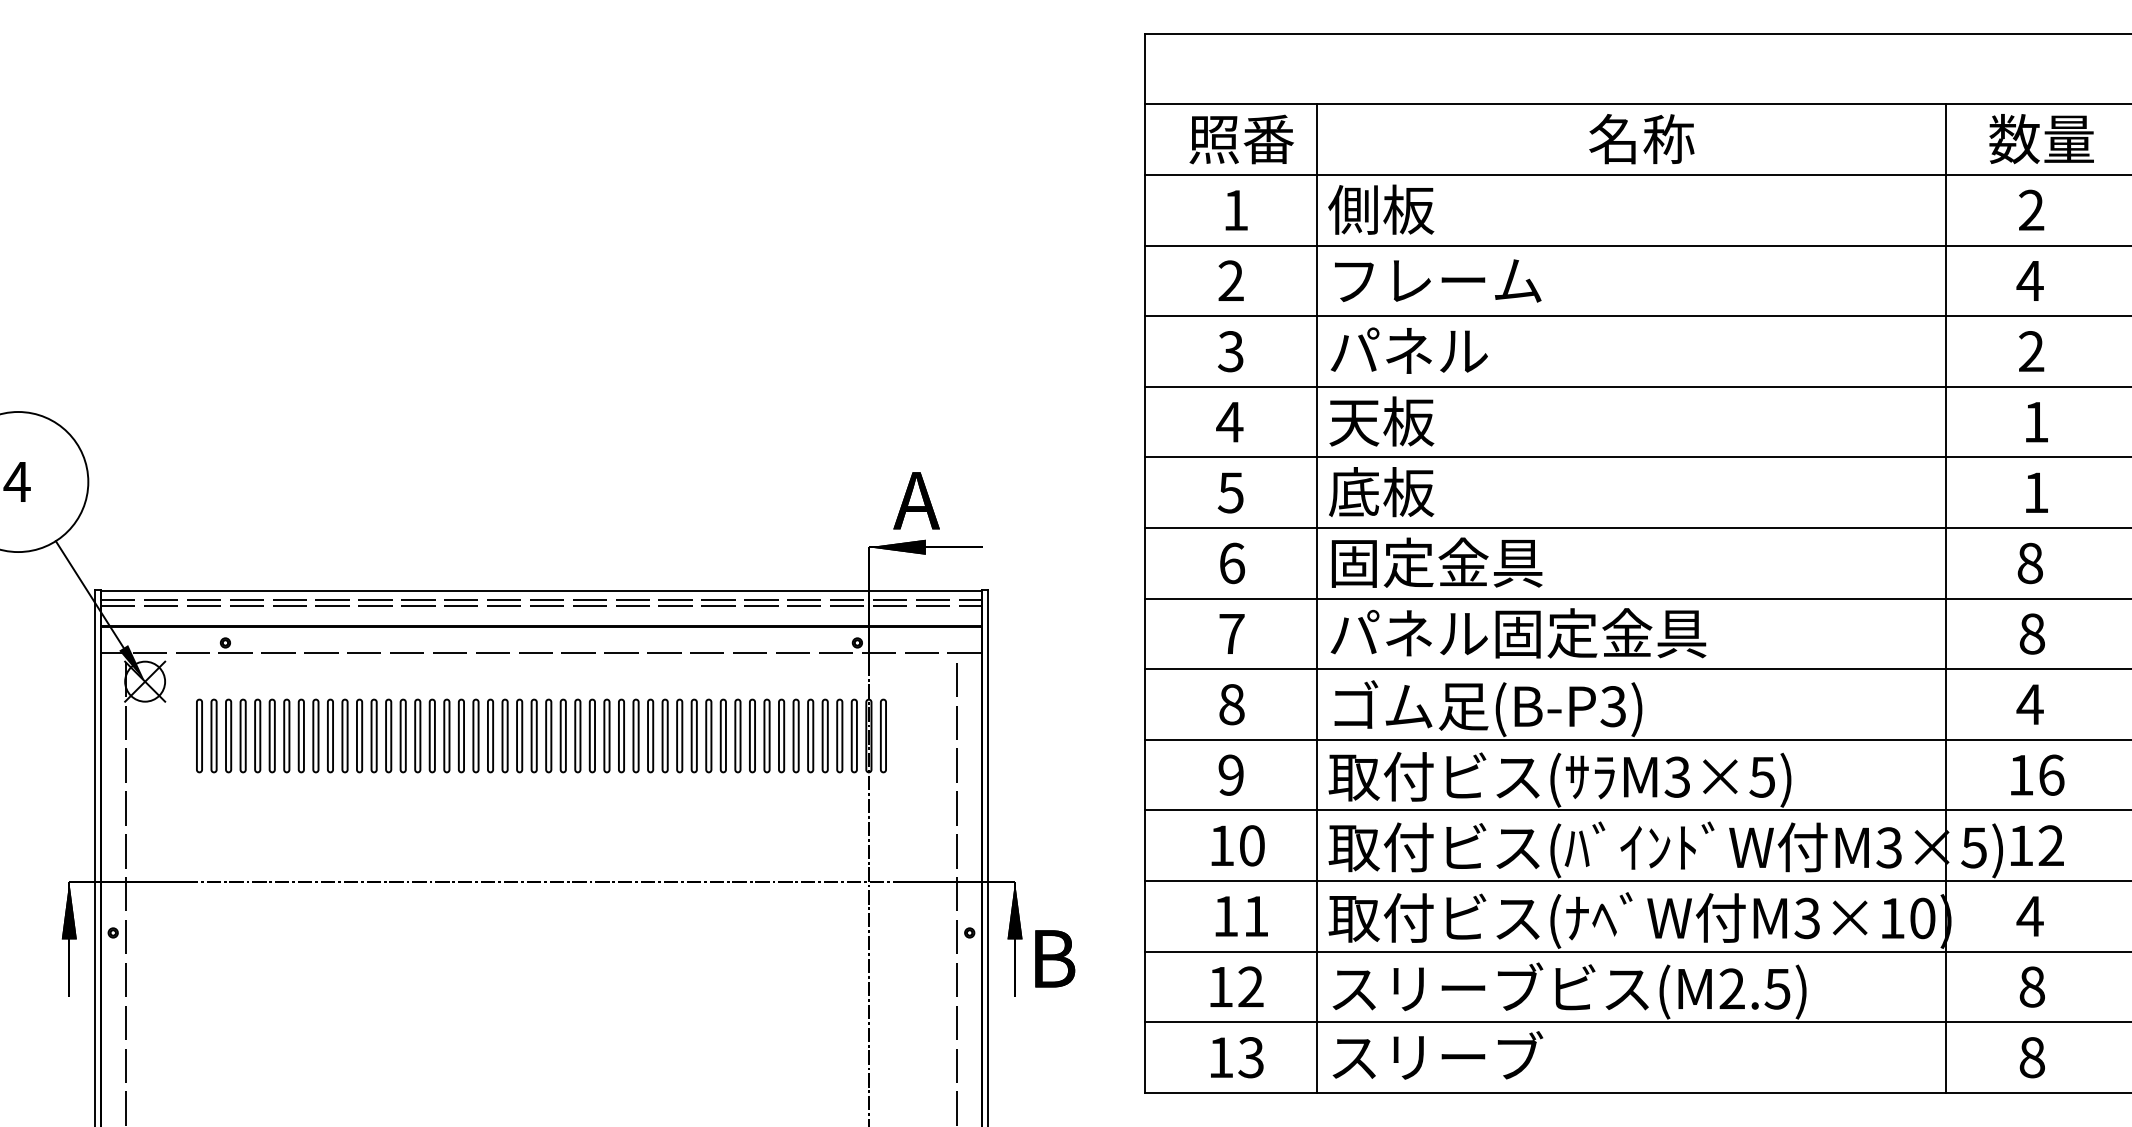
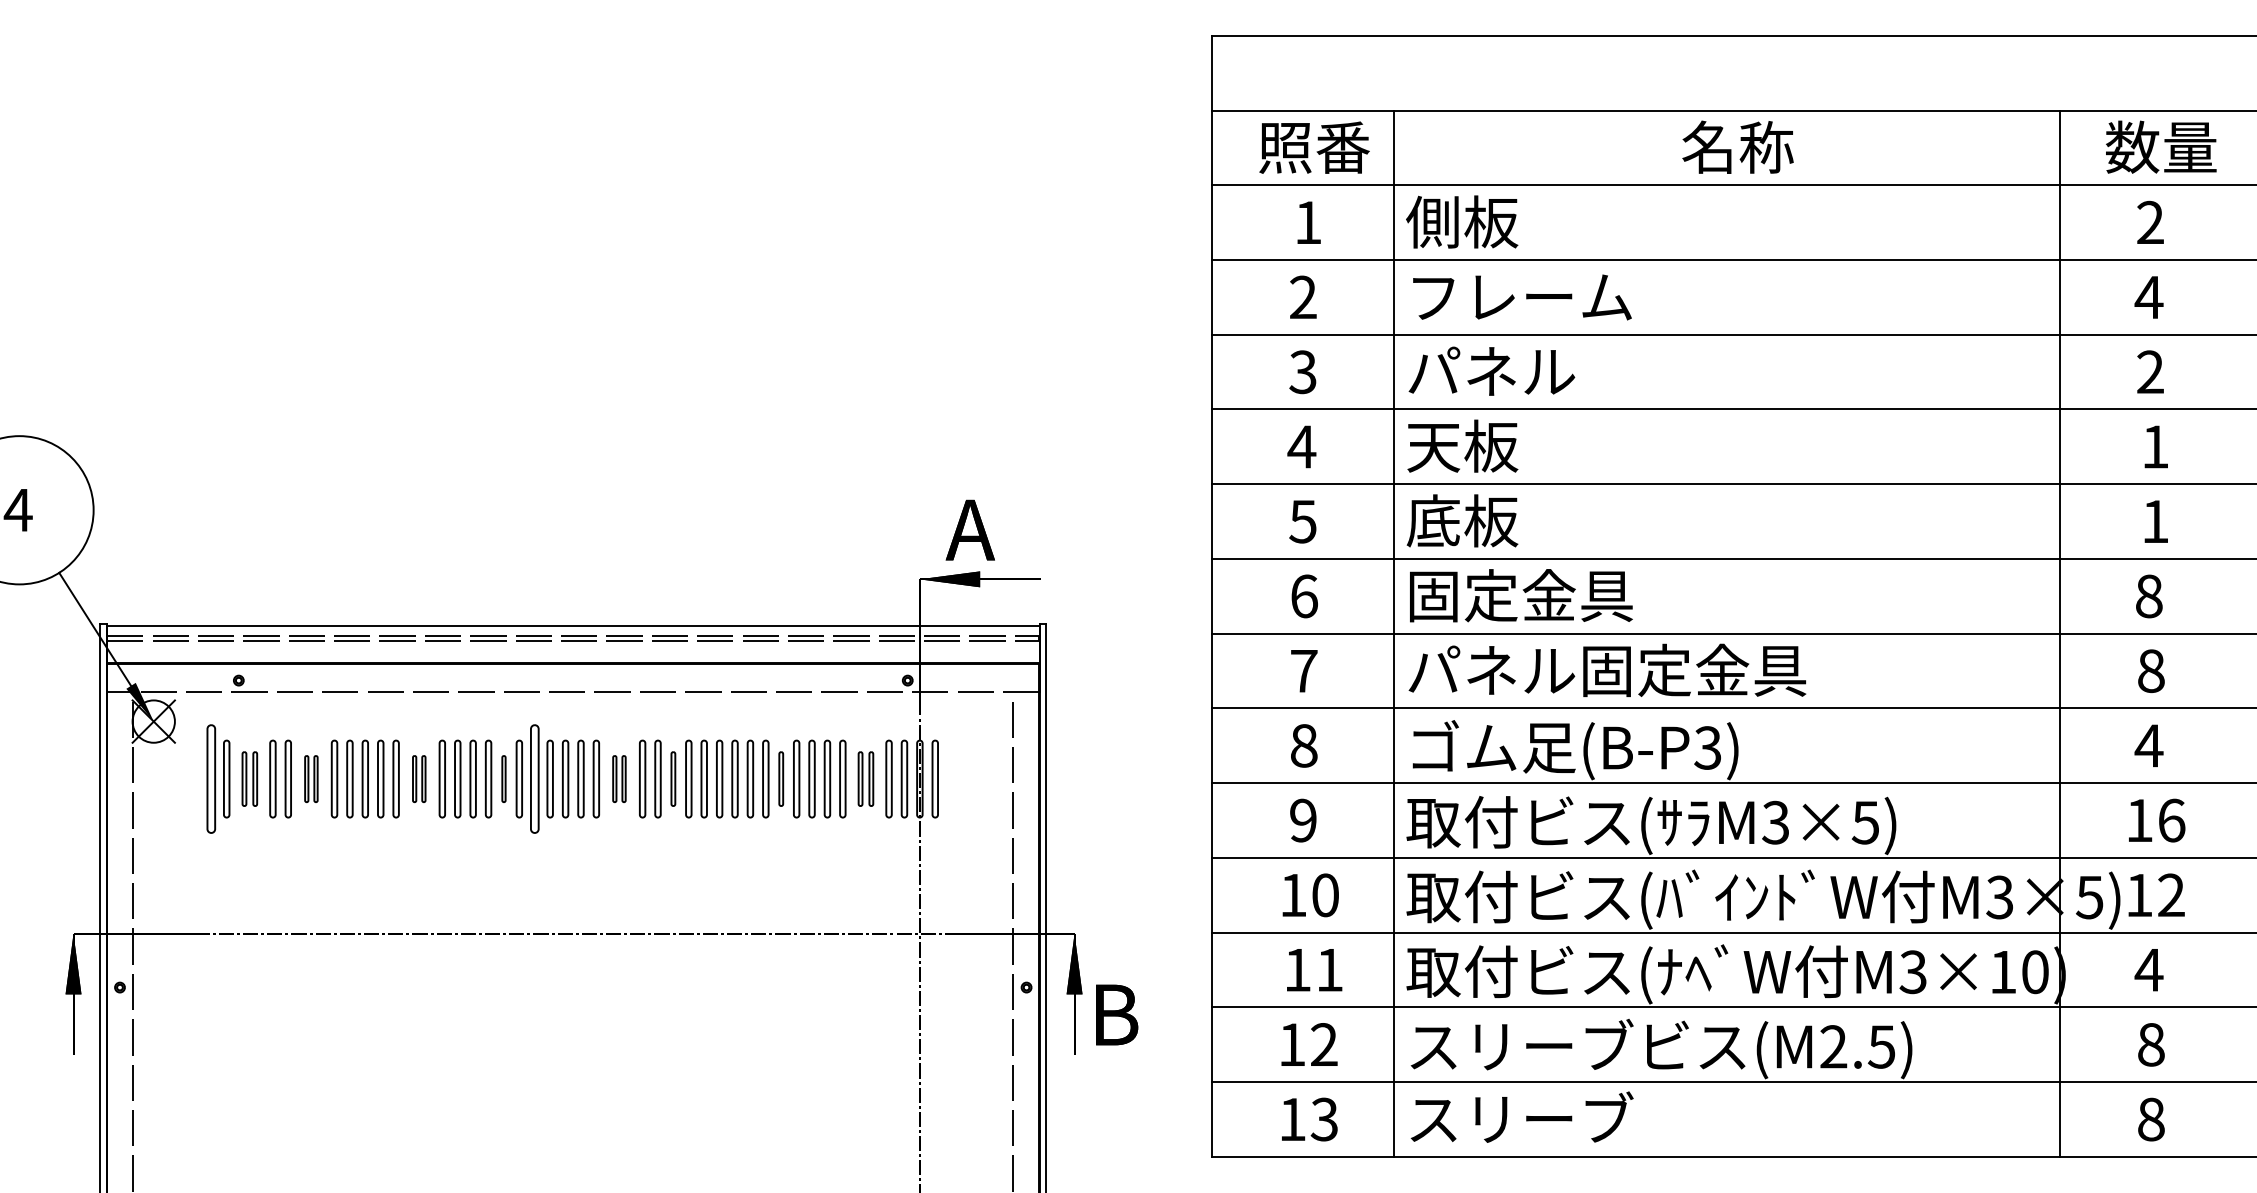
part: (199, 735) -> (211, 778), size x1.4
part: (235, 735) -> (249, 778), size x0.7
part: (293, 735) -> (310, 778), size x0.6
part: (395, 735) -> (418, 778), size x0.6
part: (475, 735) -> (503, 778), size x0.6
part: (504, 735) -> (534, 778), size x1.4
part: (584, 735) -> (618, 778), size x0.6
part: (635, 735) -> (672, 778), size x0.7
part: (737, 735) -> (780, 778), size x0.7
part: (817, 735) -> (865, 778), size x0.7

